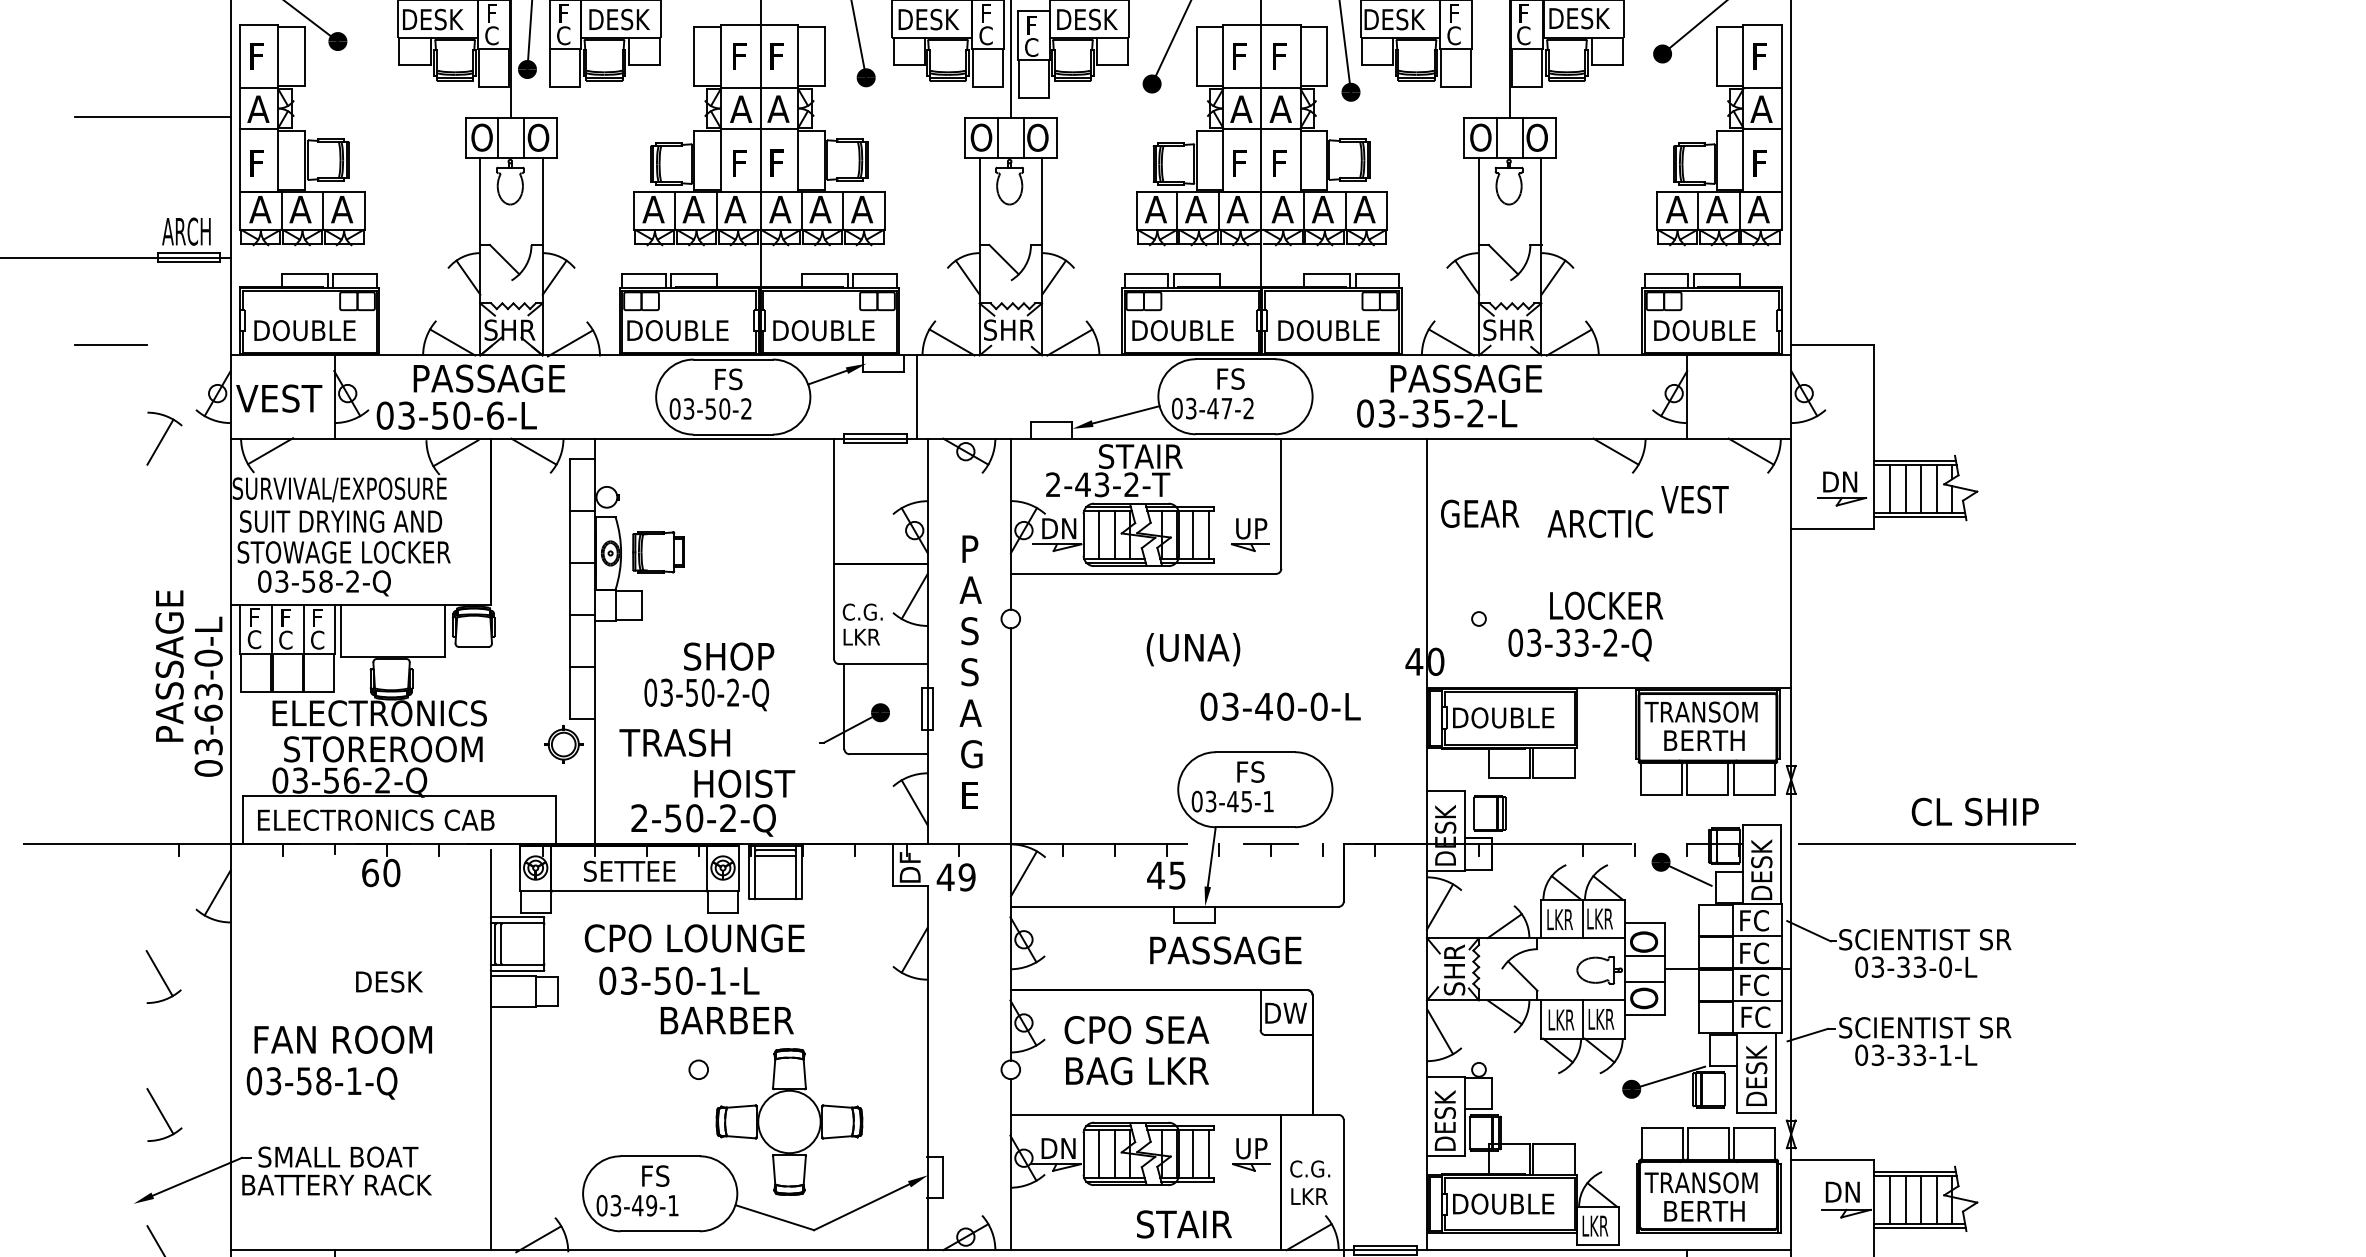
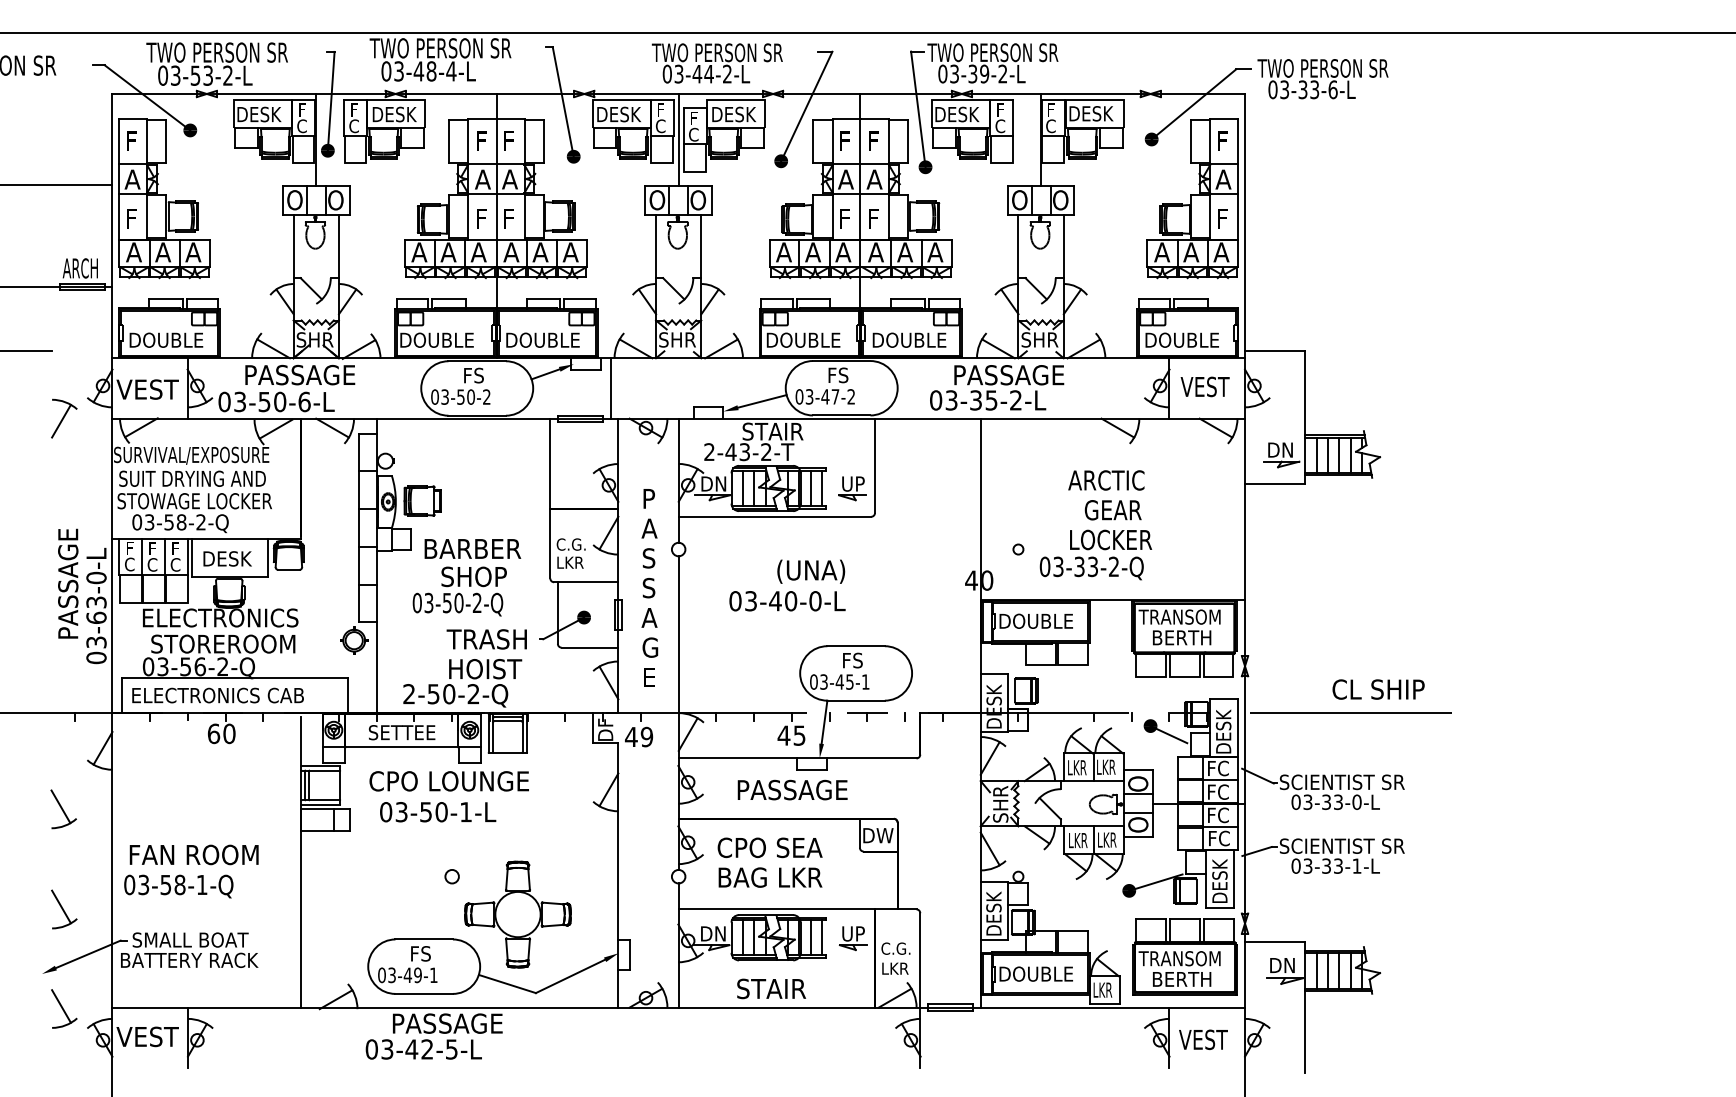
text: (1694, 499) -> (1204, 386), moved
text: (1479, 514) -> (1112, 510), moved
text: (1280, 707) -> (787, 601), moved
text: (674, 742) -> (486, 639), moved
text: (1225, 949) -> (792, 789), moved
text: (389, 981) -> (227, 558), moved
text: (726, 1019) -> (472, 548), moved
text: (1184, 1223) -> (771, 988), moved

